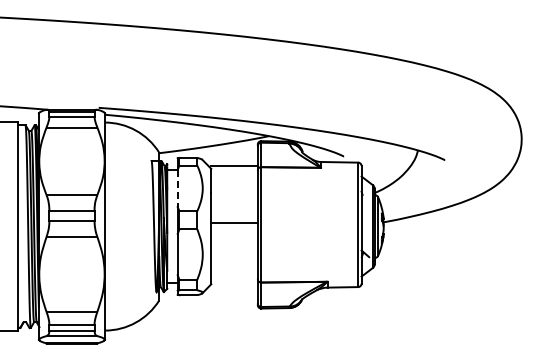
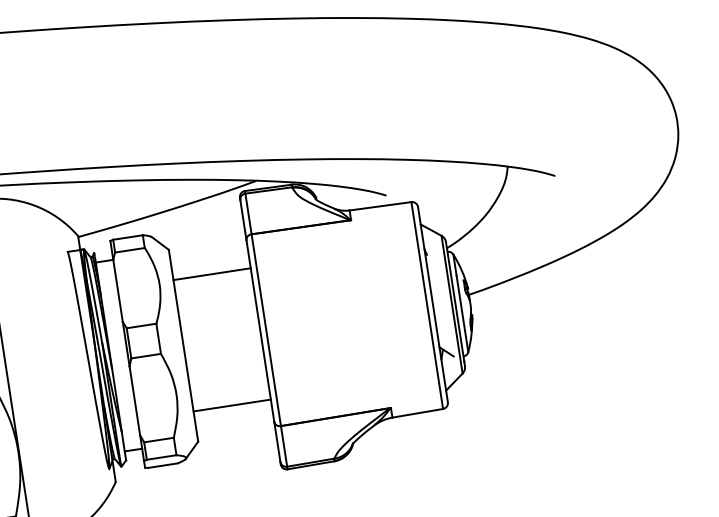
line: (234, 166) -> (212, 274), moved
line: (177, 188) -> (117, 291), dashed -> solid
line: (234, 223) -> (232, 406), moved

